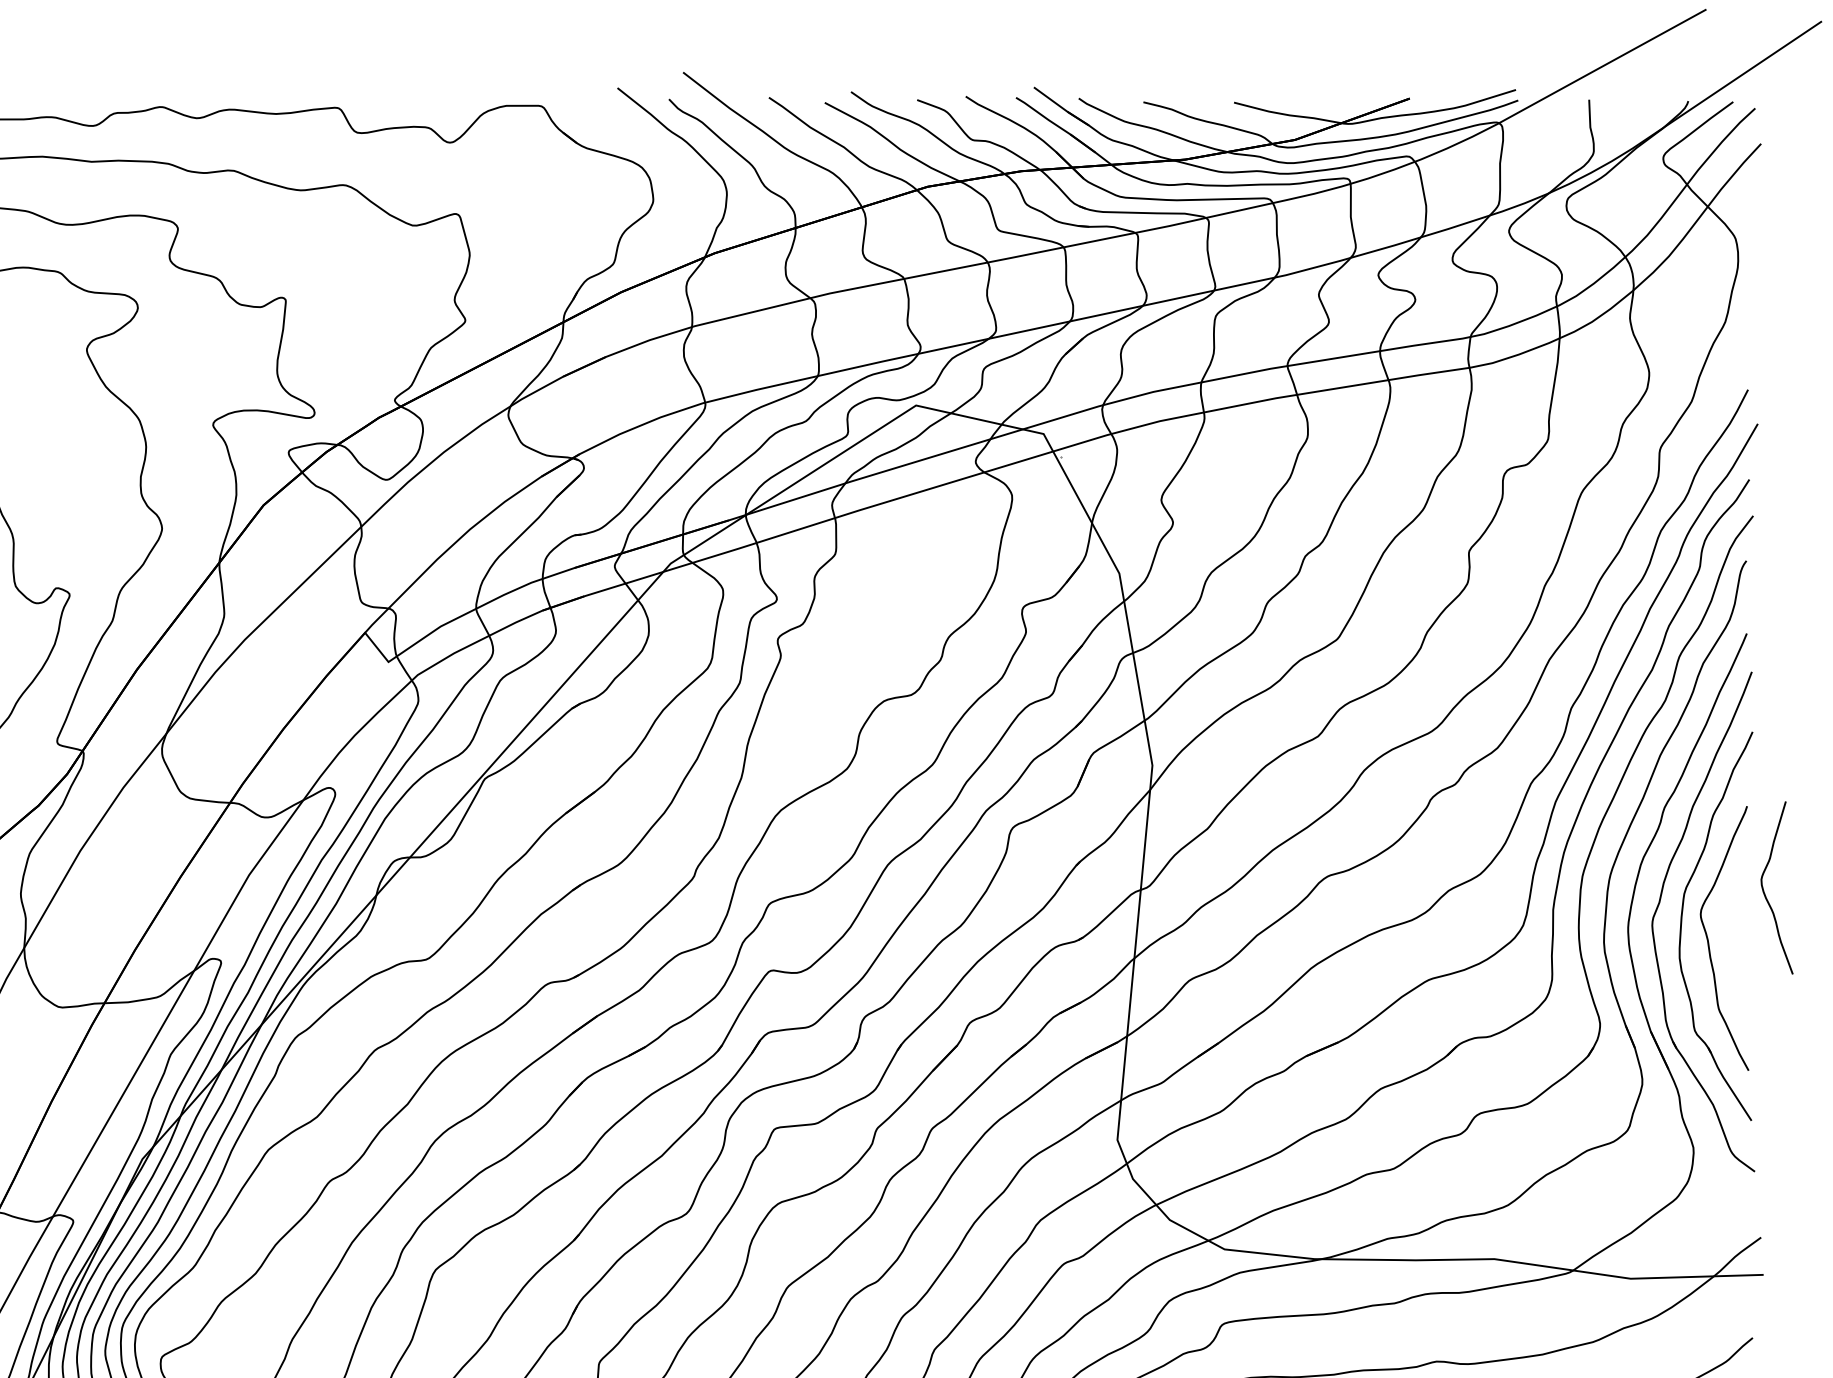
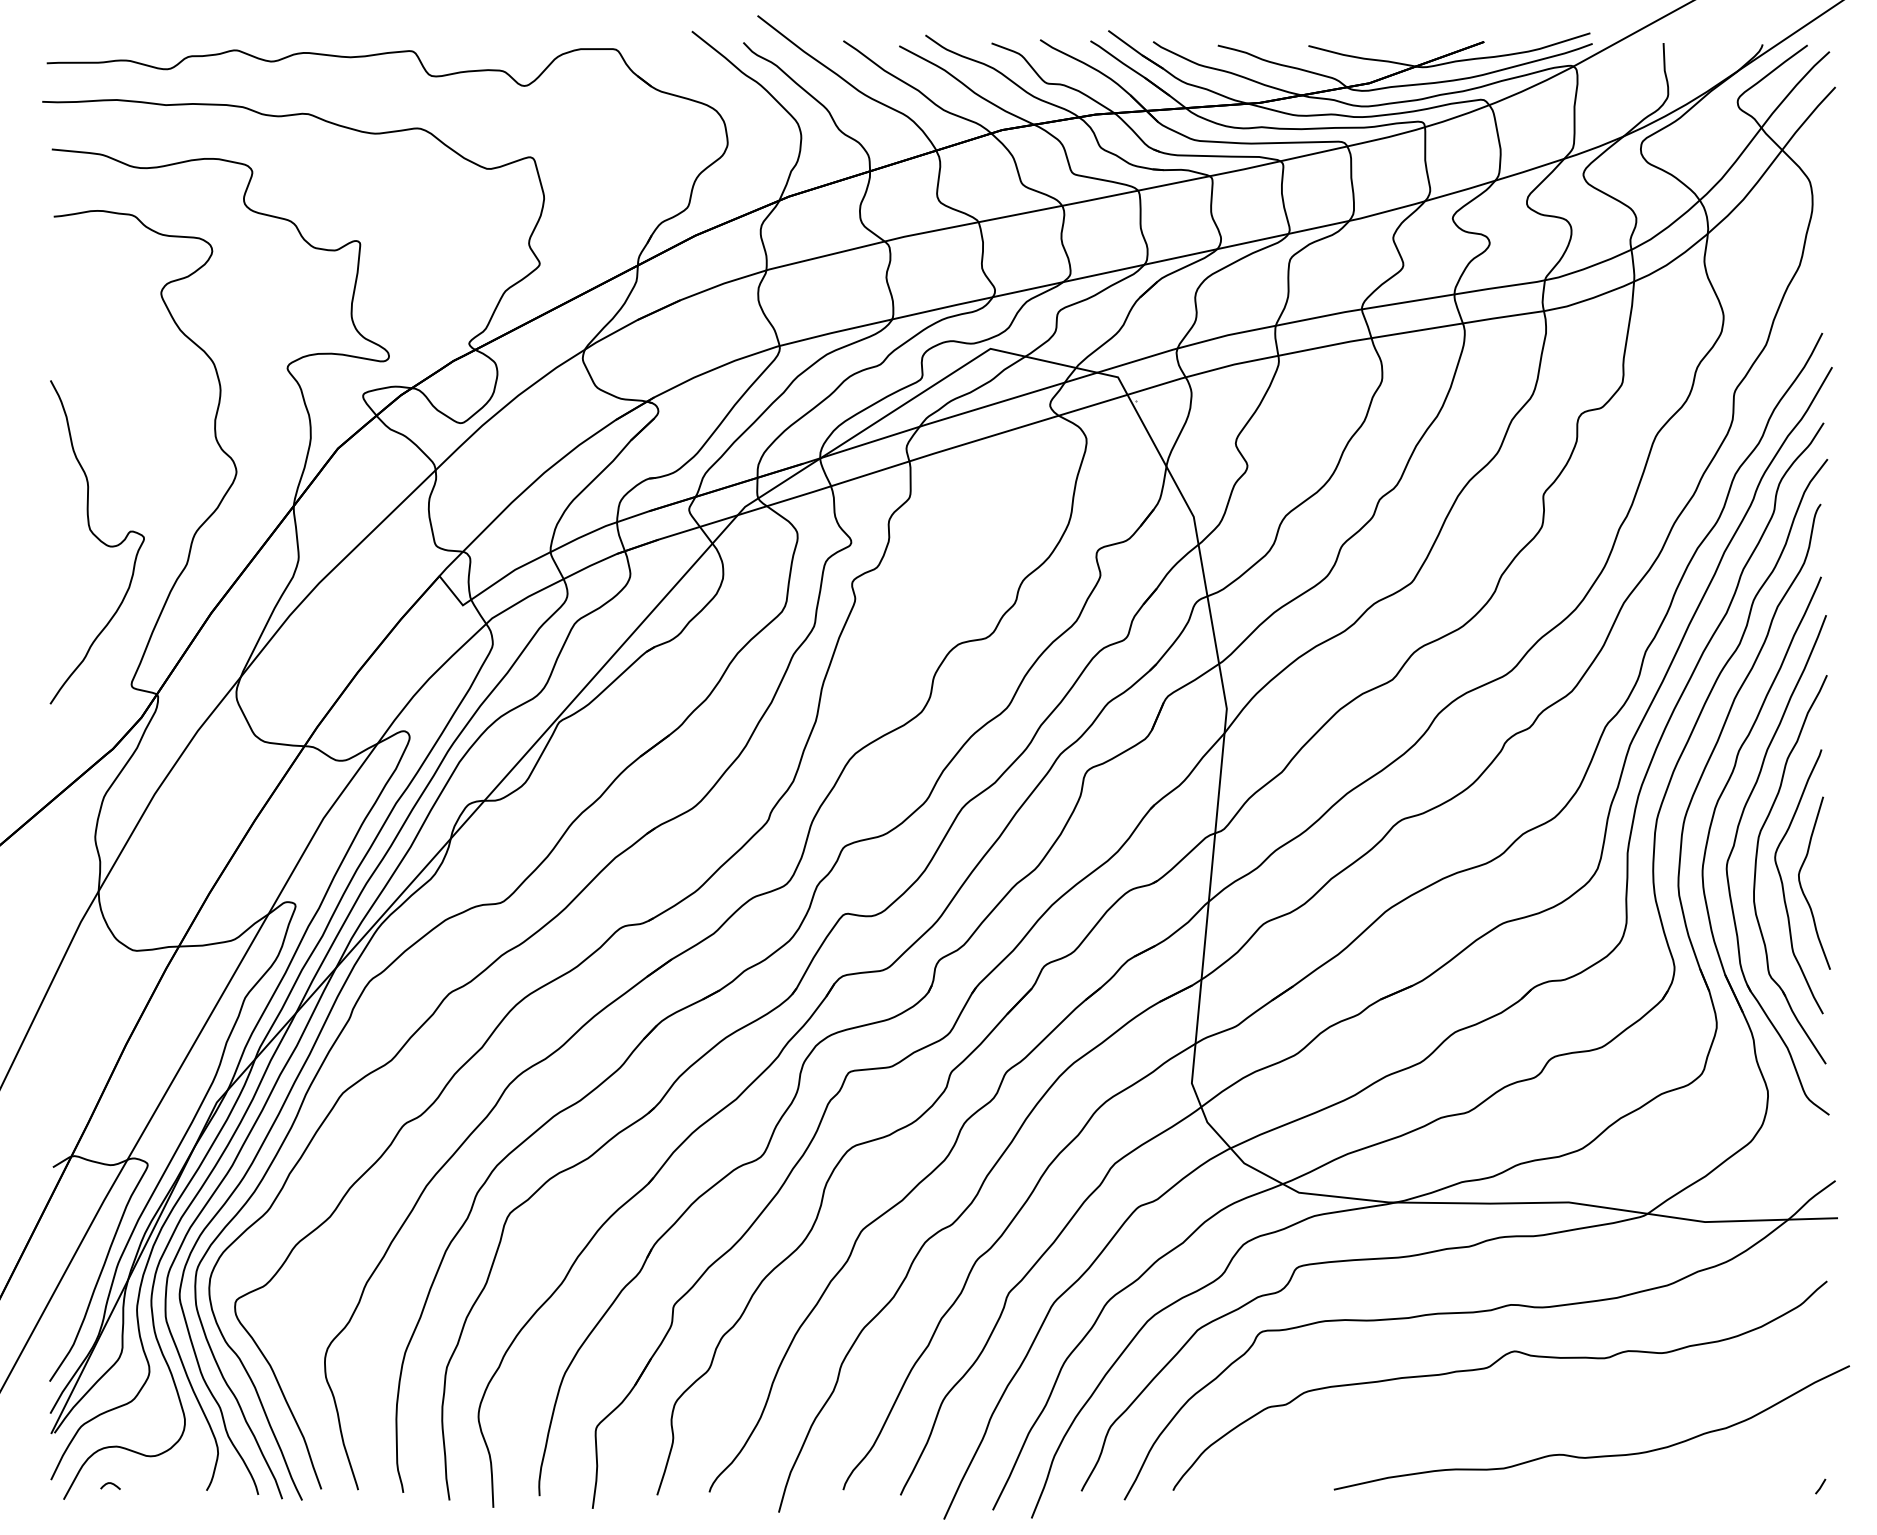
curve: (1765, 892) -> (1802, 887), moved

